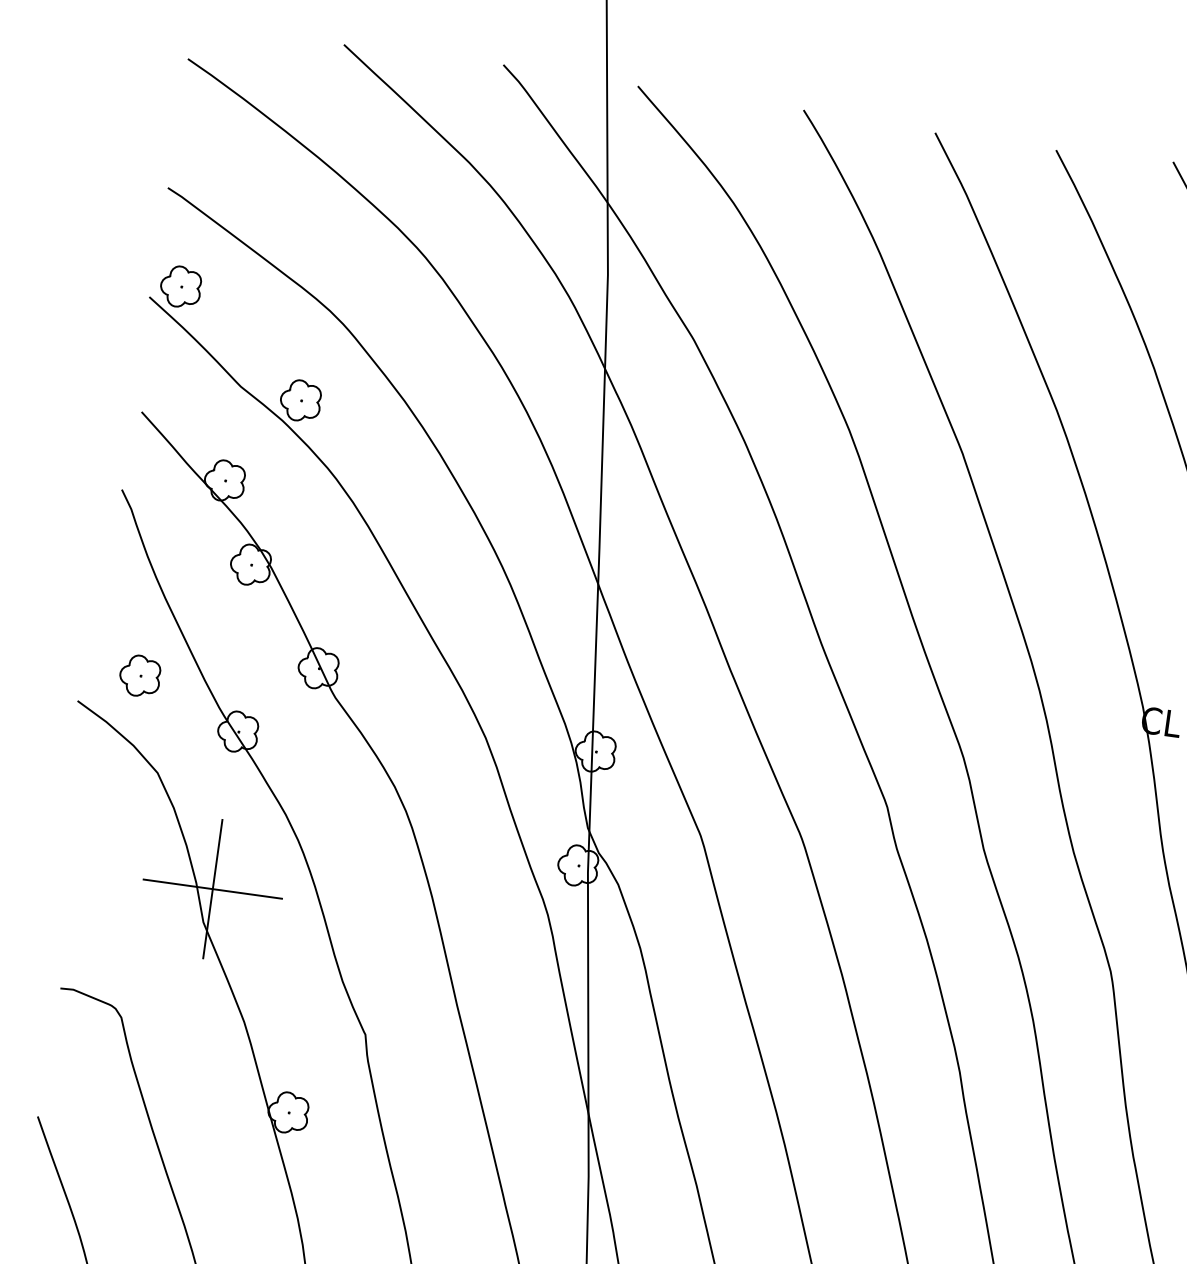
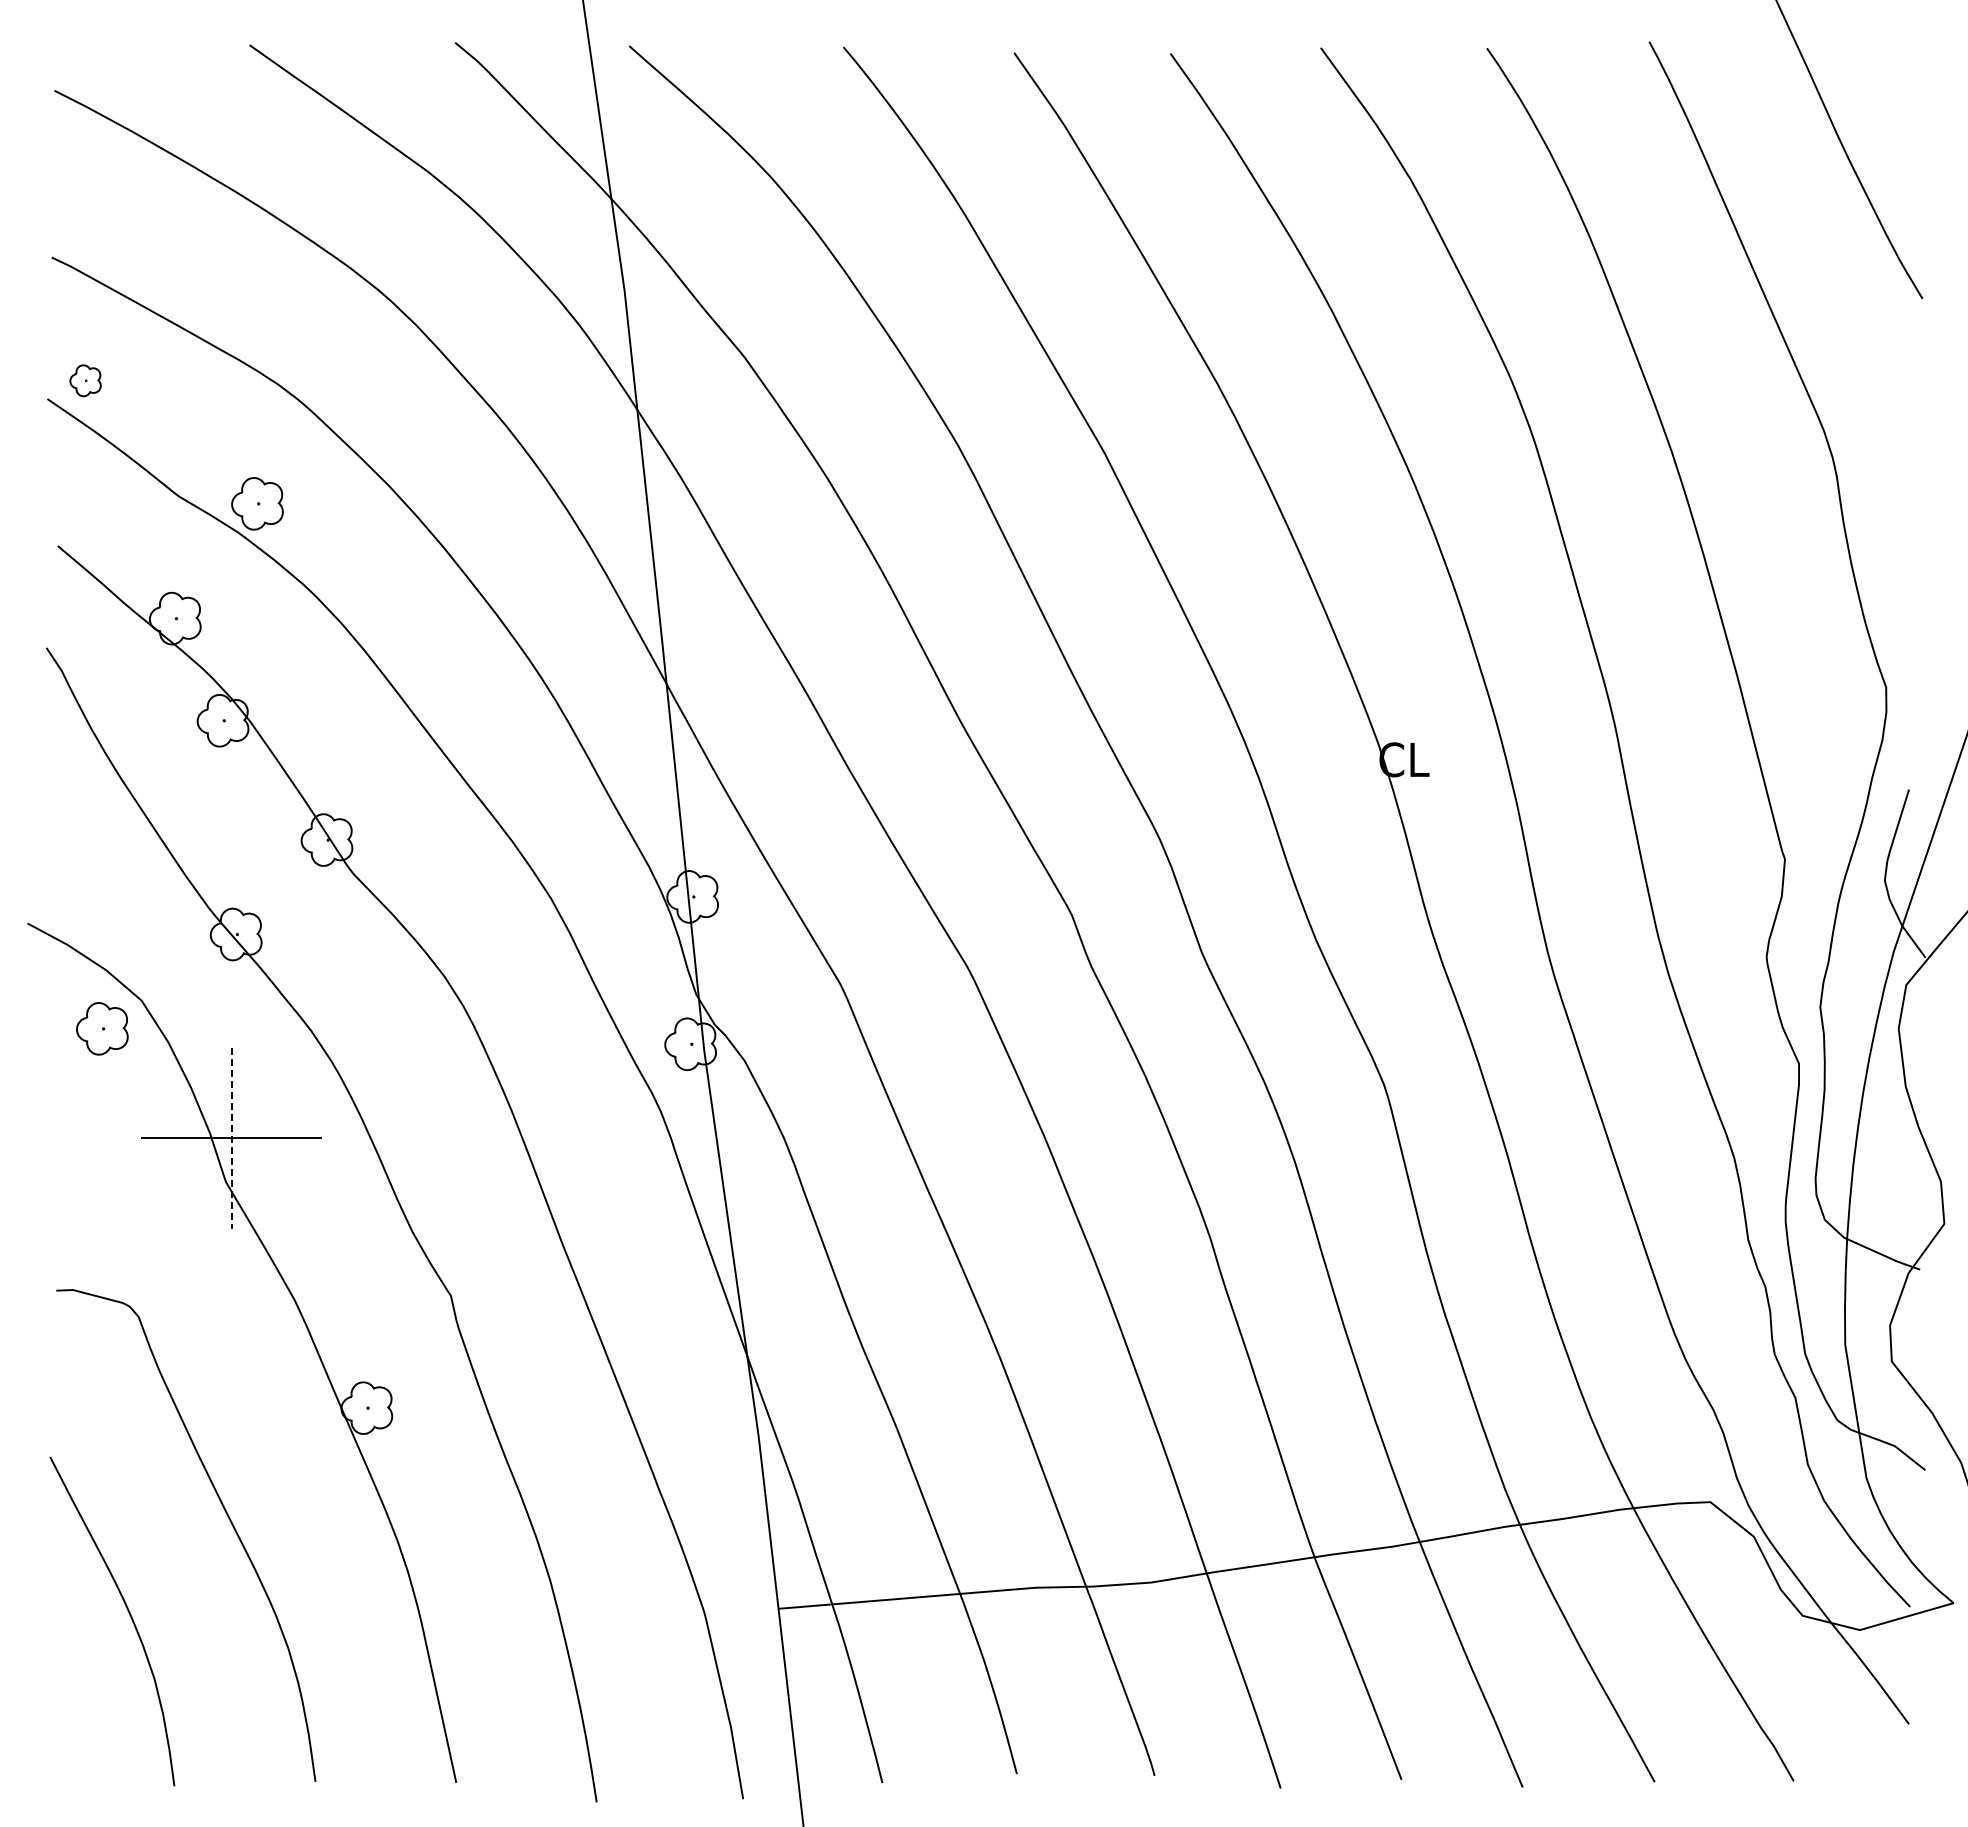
part: (180, 286) -> (85, 380), size x0.6
part: (140, 675) -> (102, 1028), moved
line: (212, 889) -> (231, 1138), solid -> dashed

